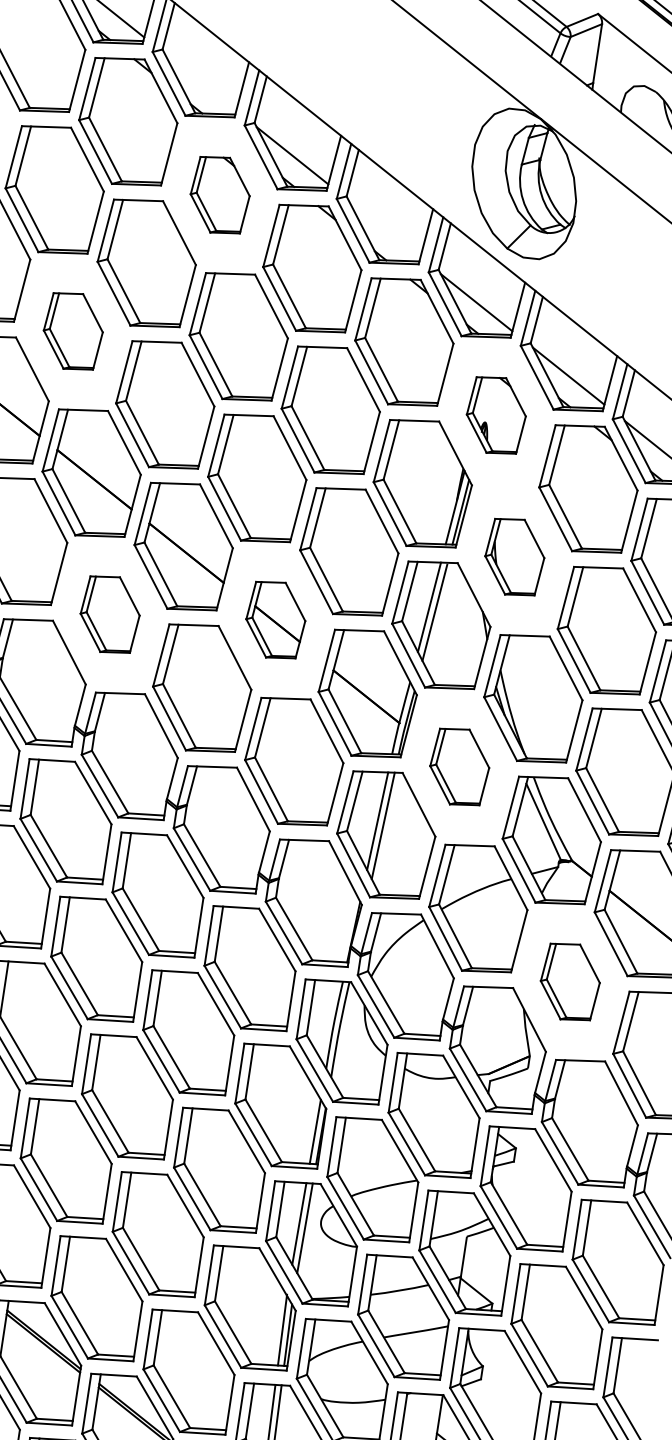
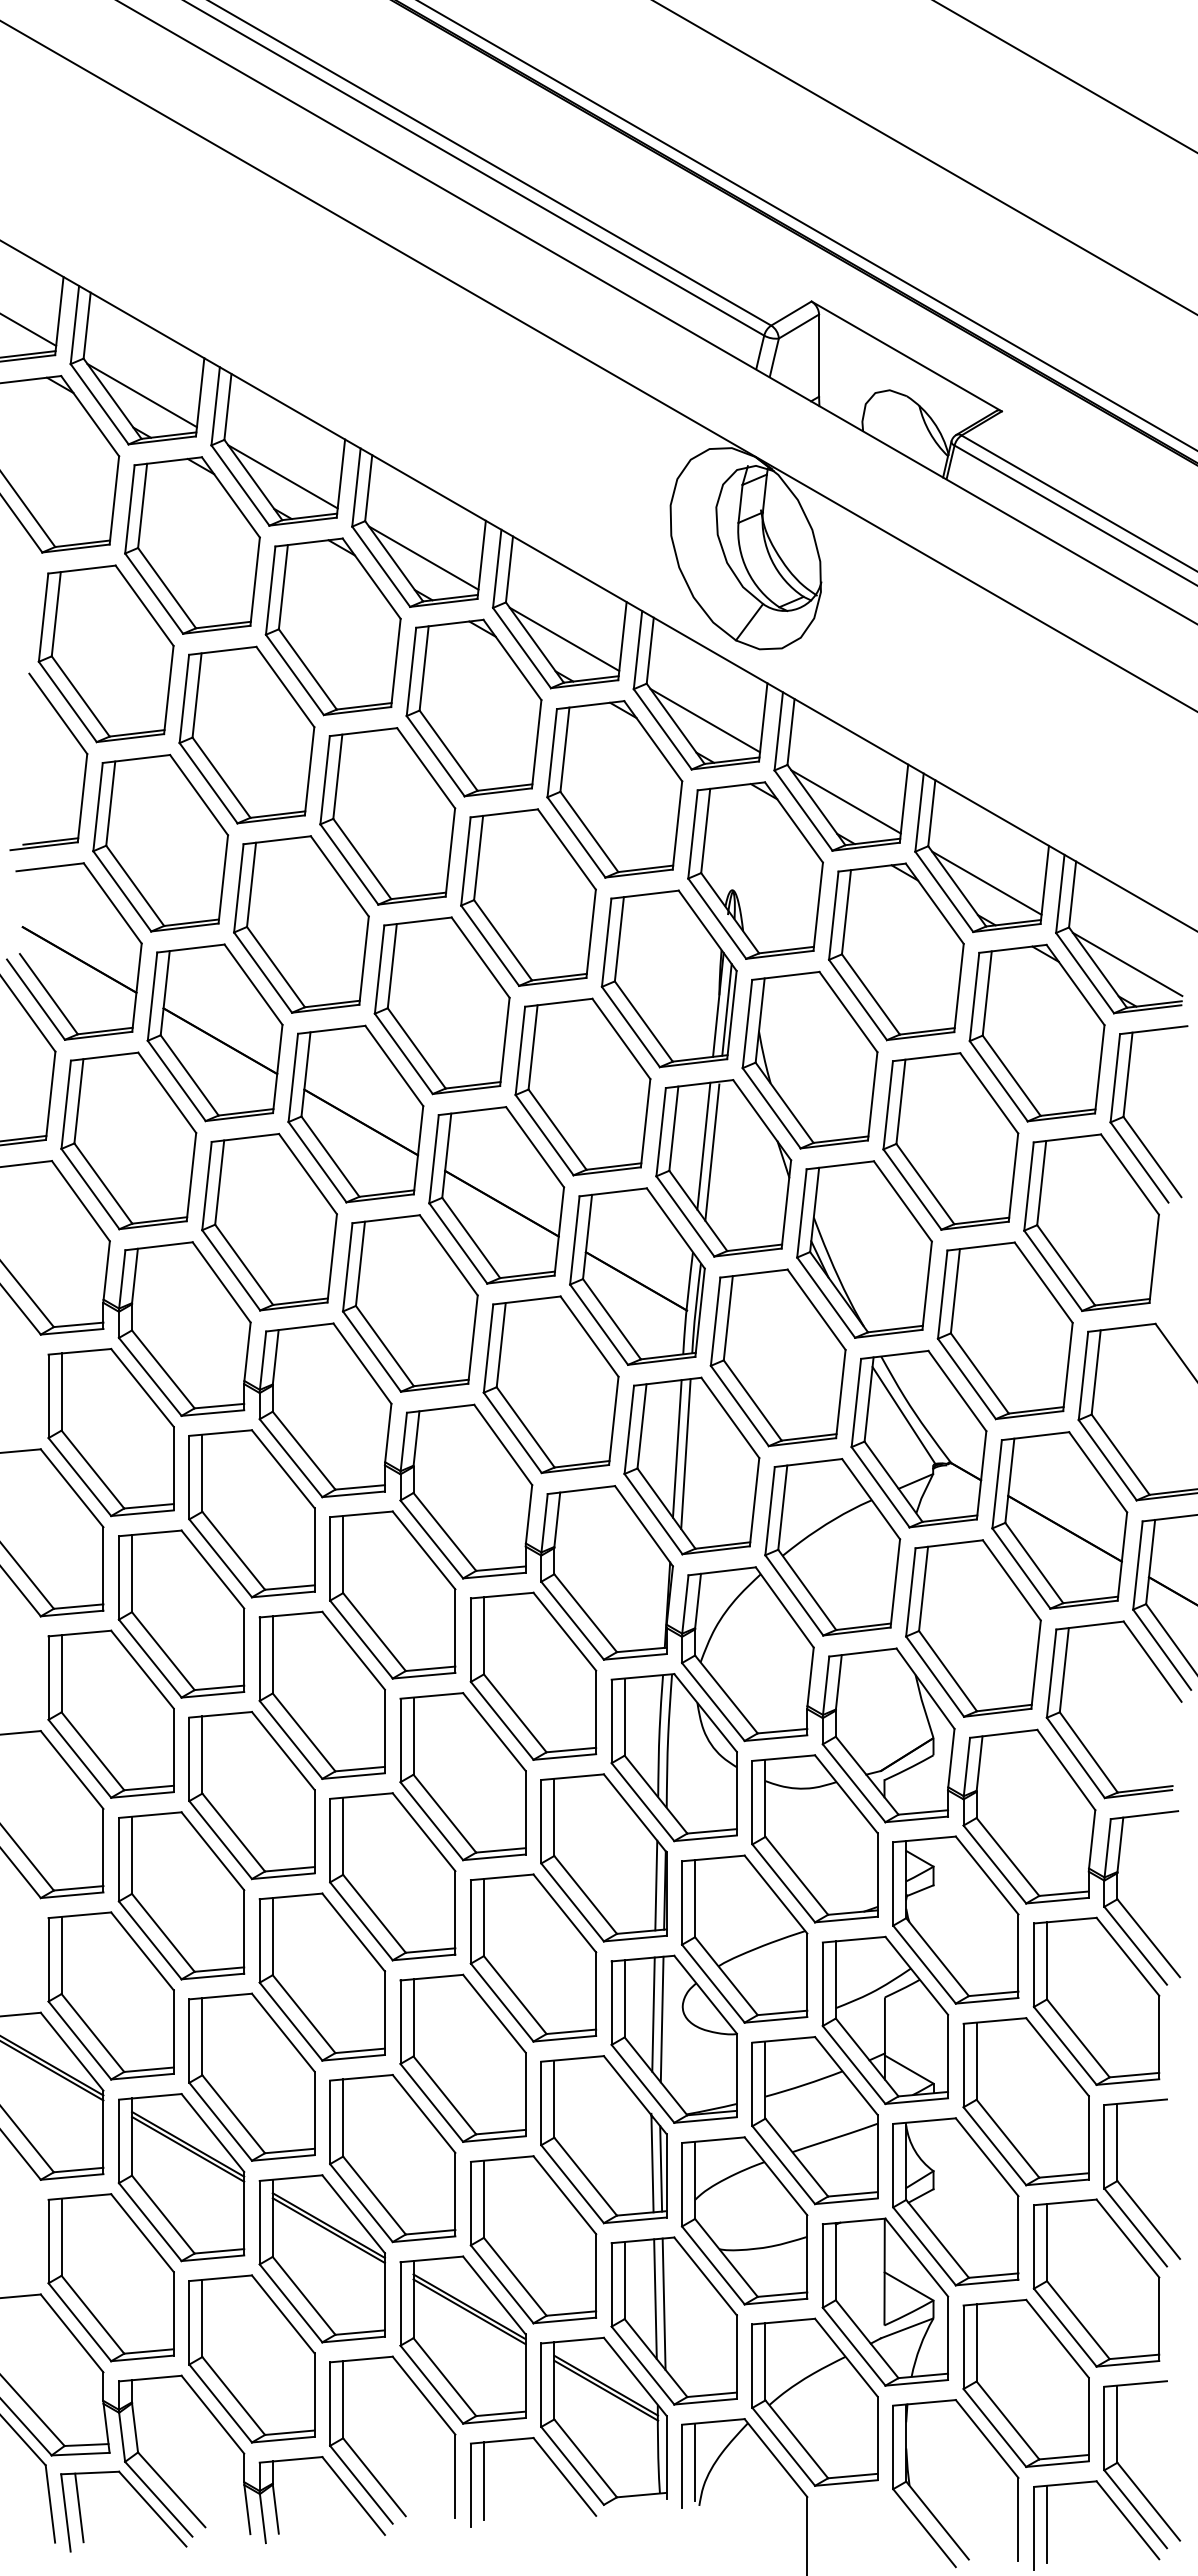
line: (200, 82) -> (282, 476), added
part: (219, 194) -> (332, 626), size x1.67
line: (384, 228) -> (564, 638), added
part: (73, 330) -> (160, 842), size x1.67
part: (496, 415) -> (755, 870), size x1.67
part: (514, 556) -> (809, 1059), size x1.67
part: (110, 614) -> (269, 1221), size x1.67
part: (275, 620) -> (496, 1195), size x1.67
part: (459, 766) -> (777, 1357), size x1.67
part: (570, 981) -> (973, 1628), size x1.67

